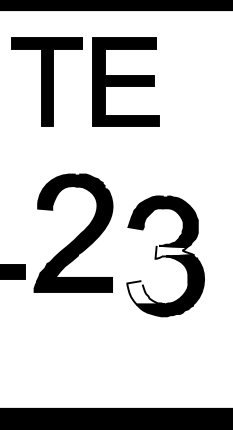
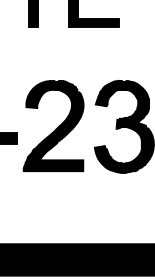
part: (73, 232) -> (53, 125), moved
fill: (174, 251) -> (131, 123), added
fill: (145, 292) -> (108, 154), added

